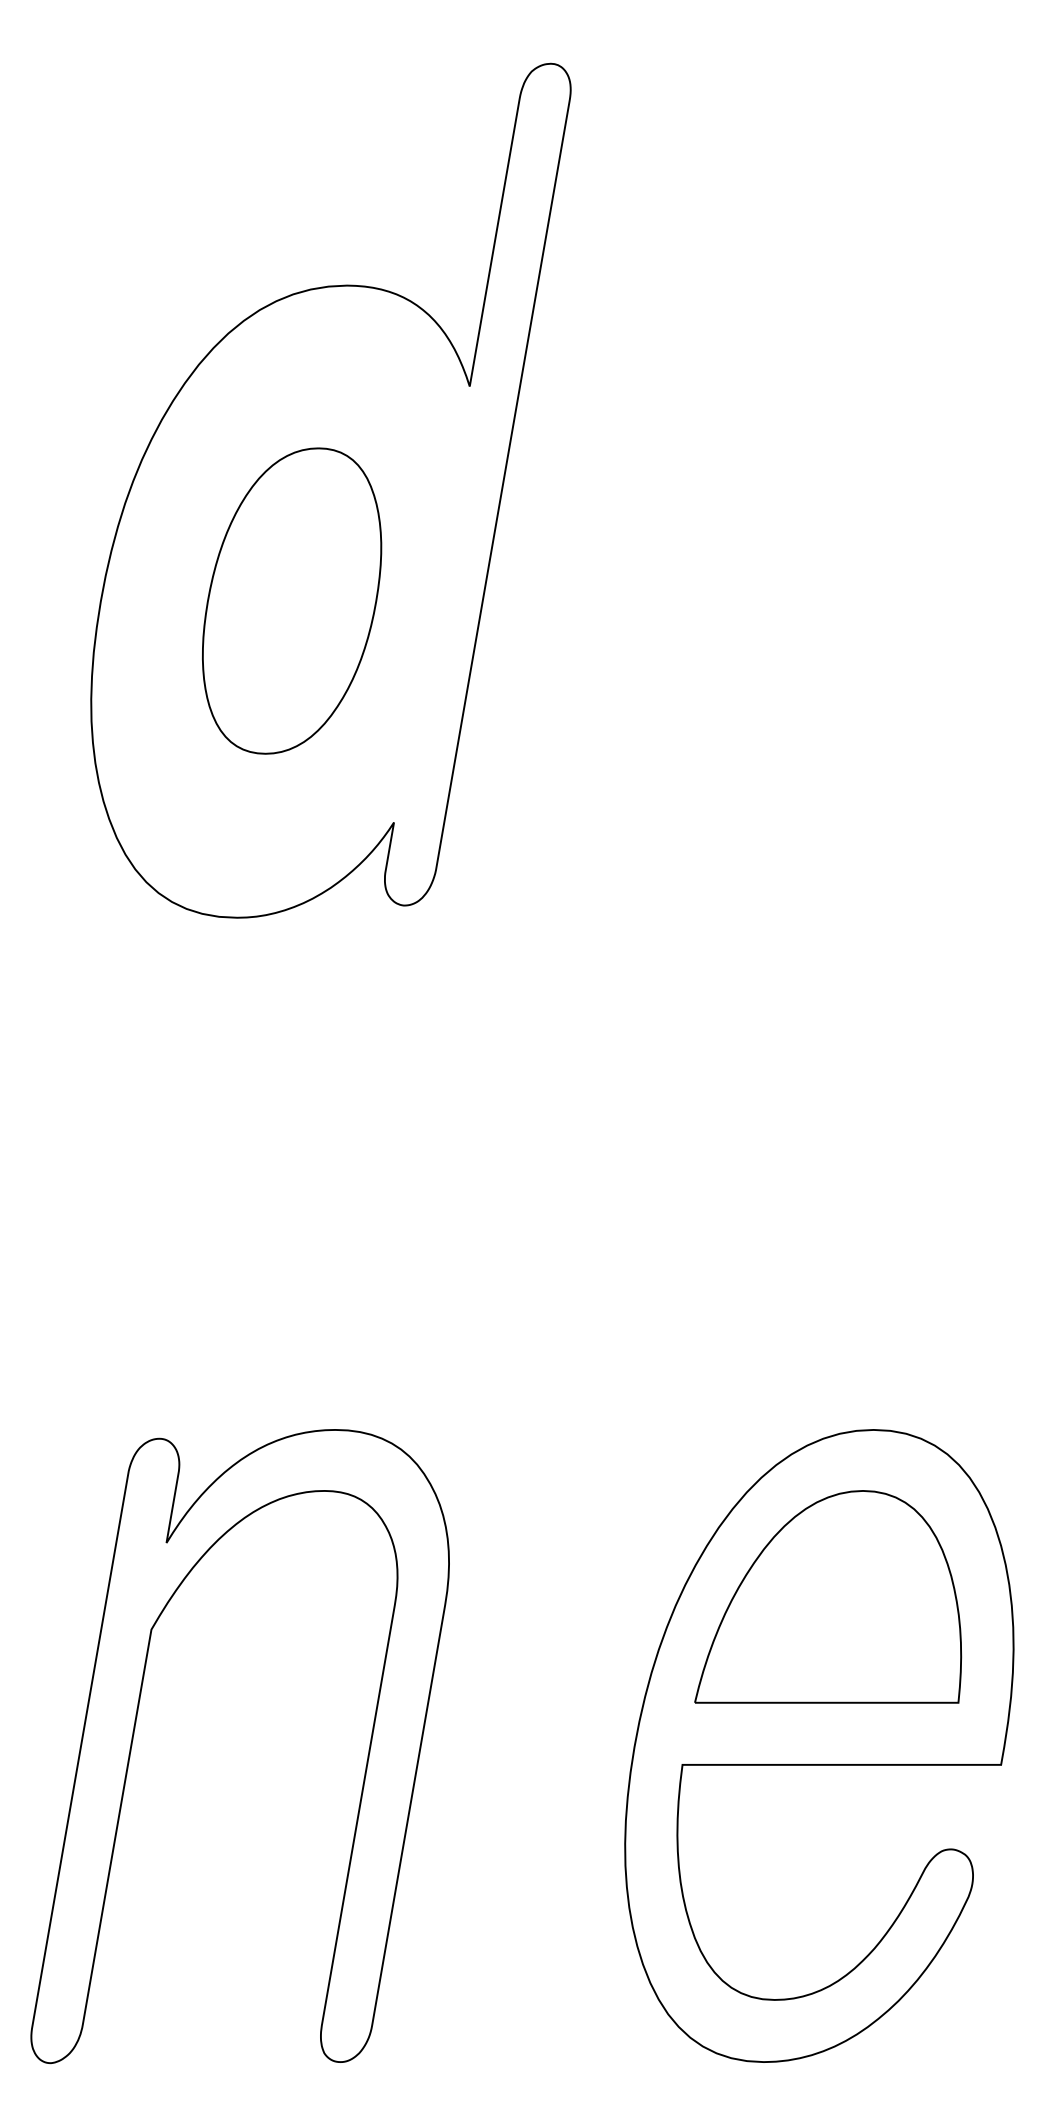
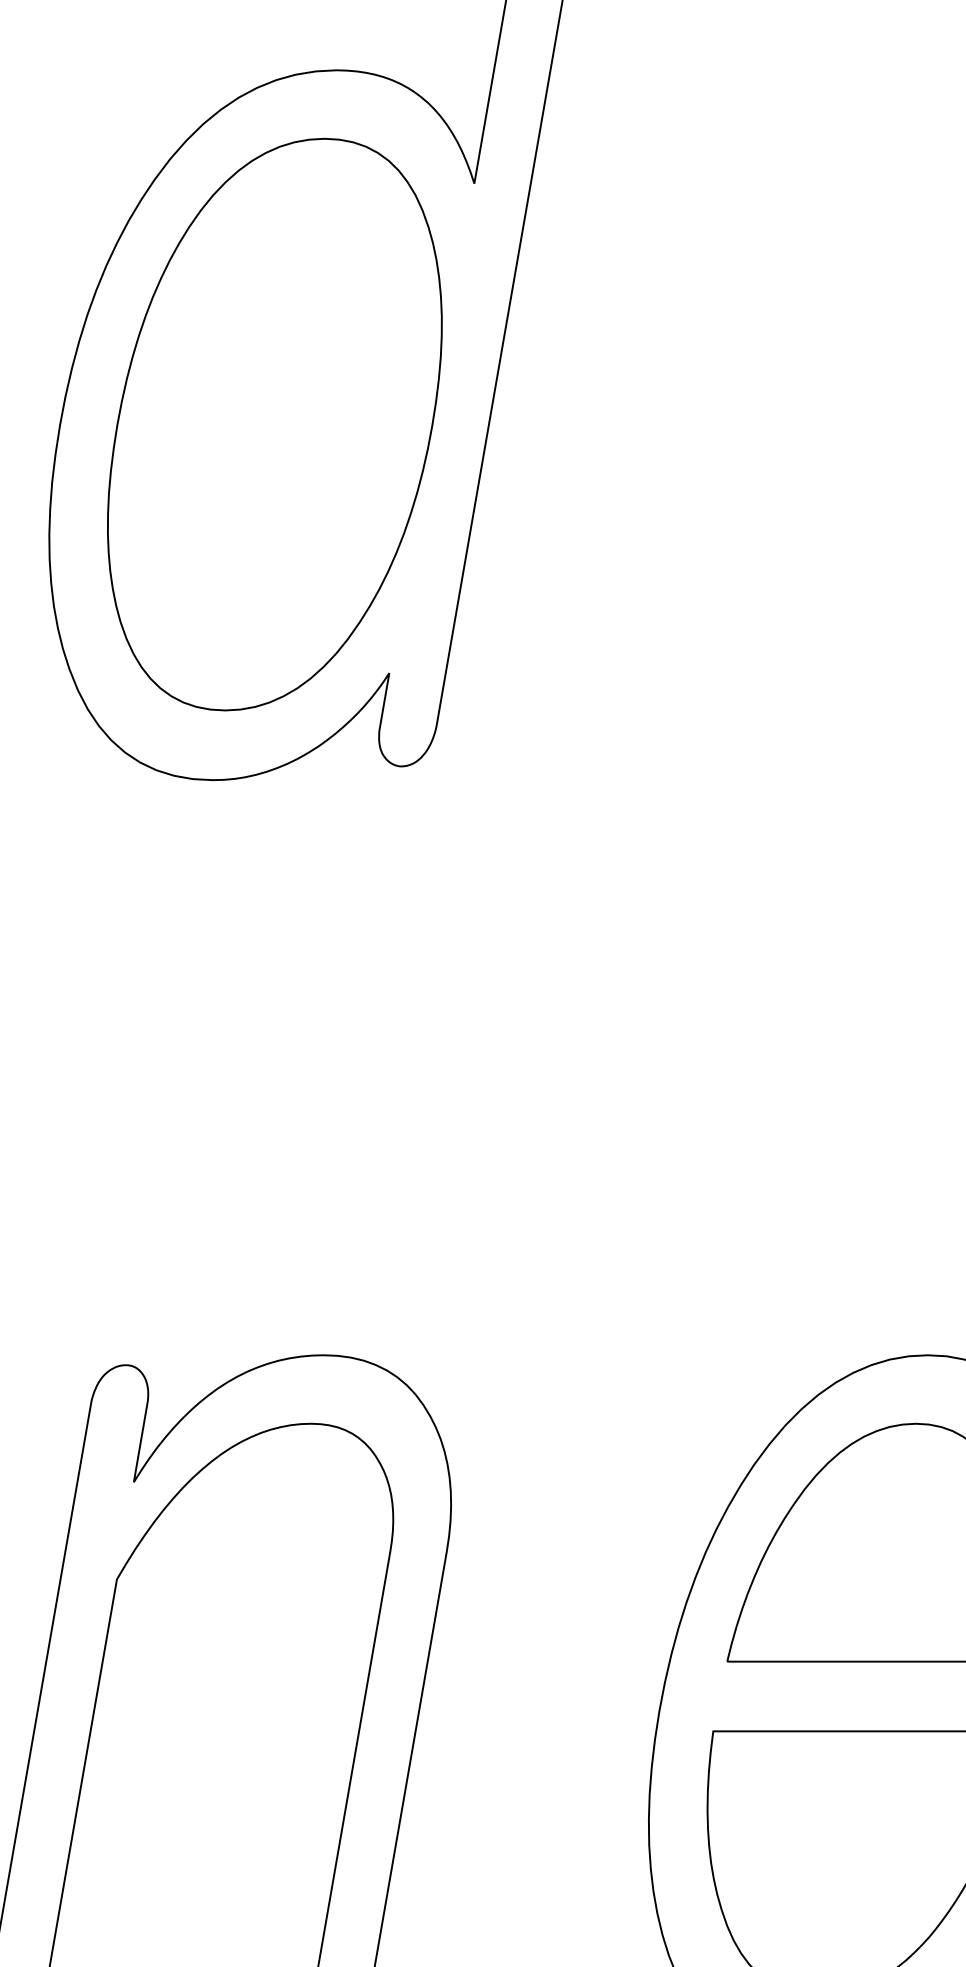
part: (291, 600) -> (274, 423), size x1.67

